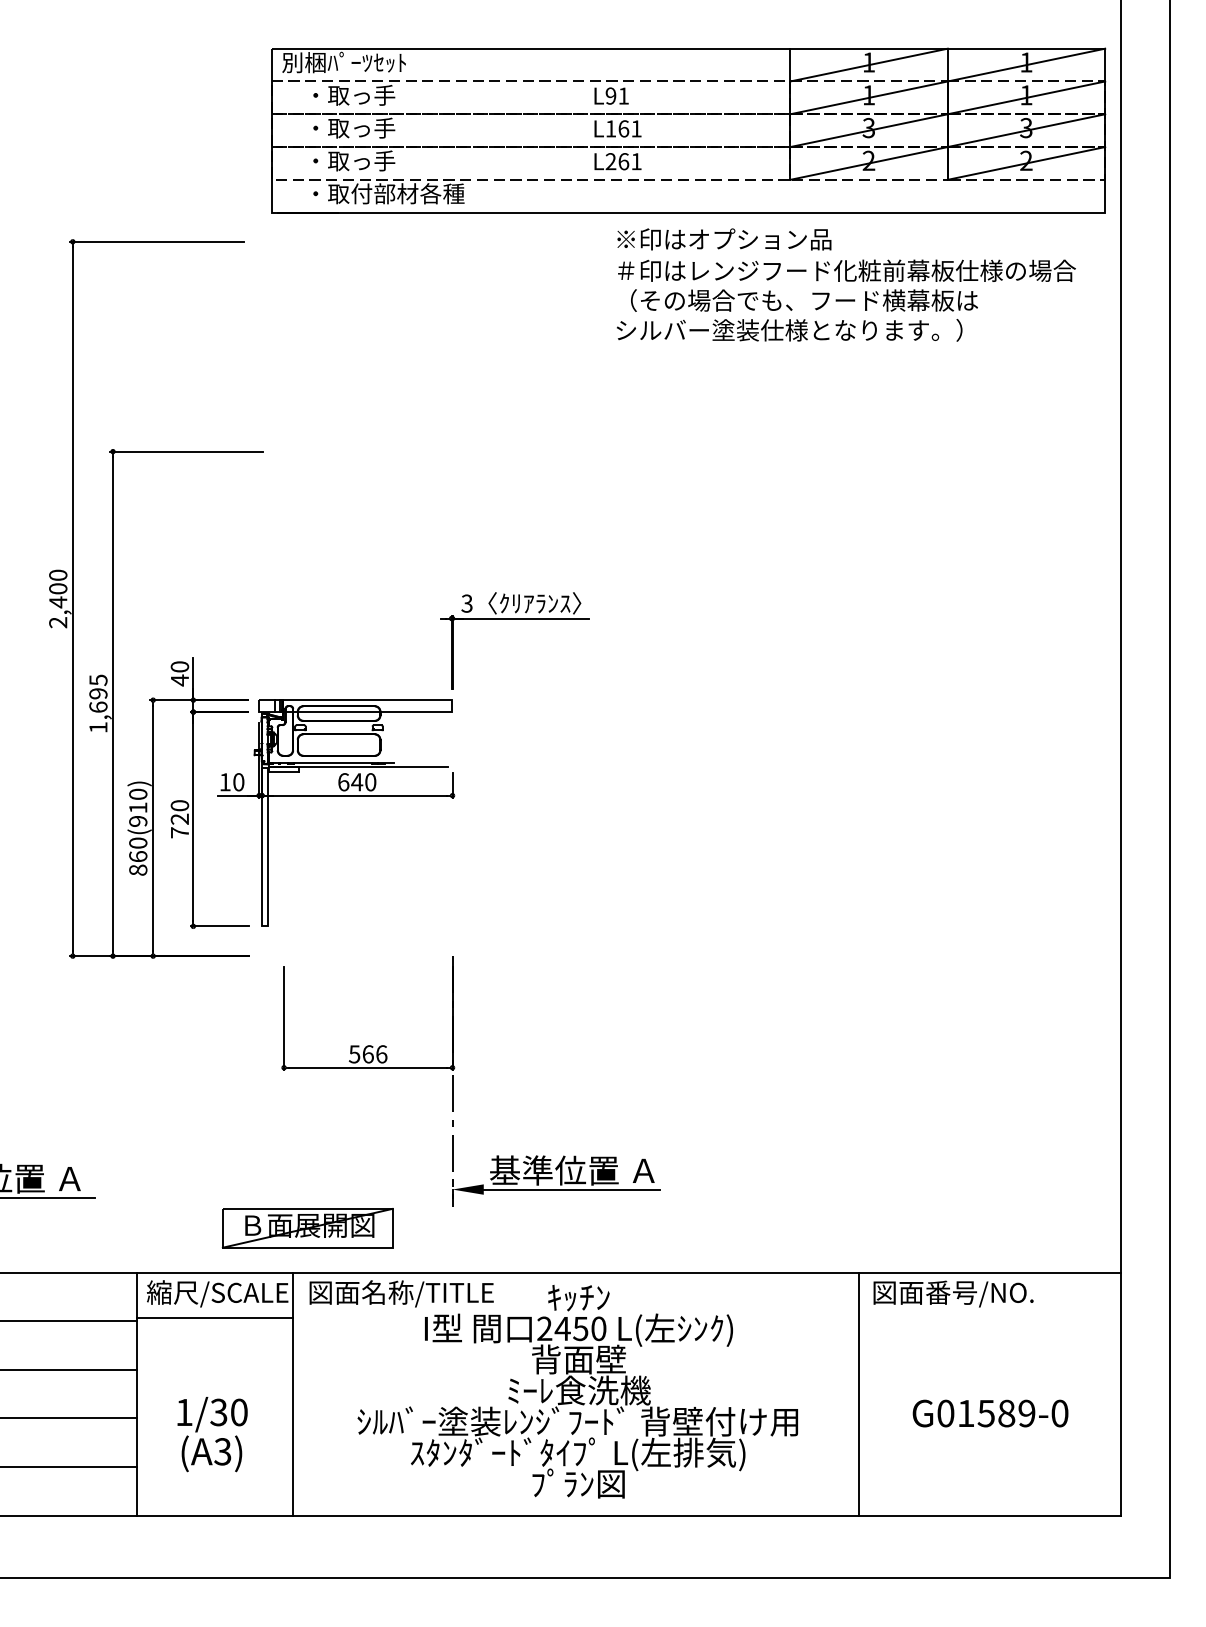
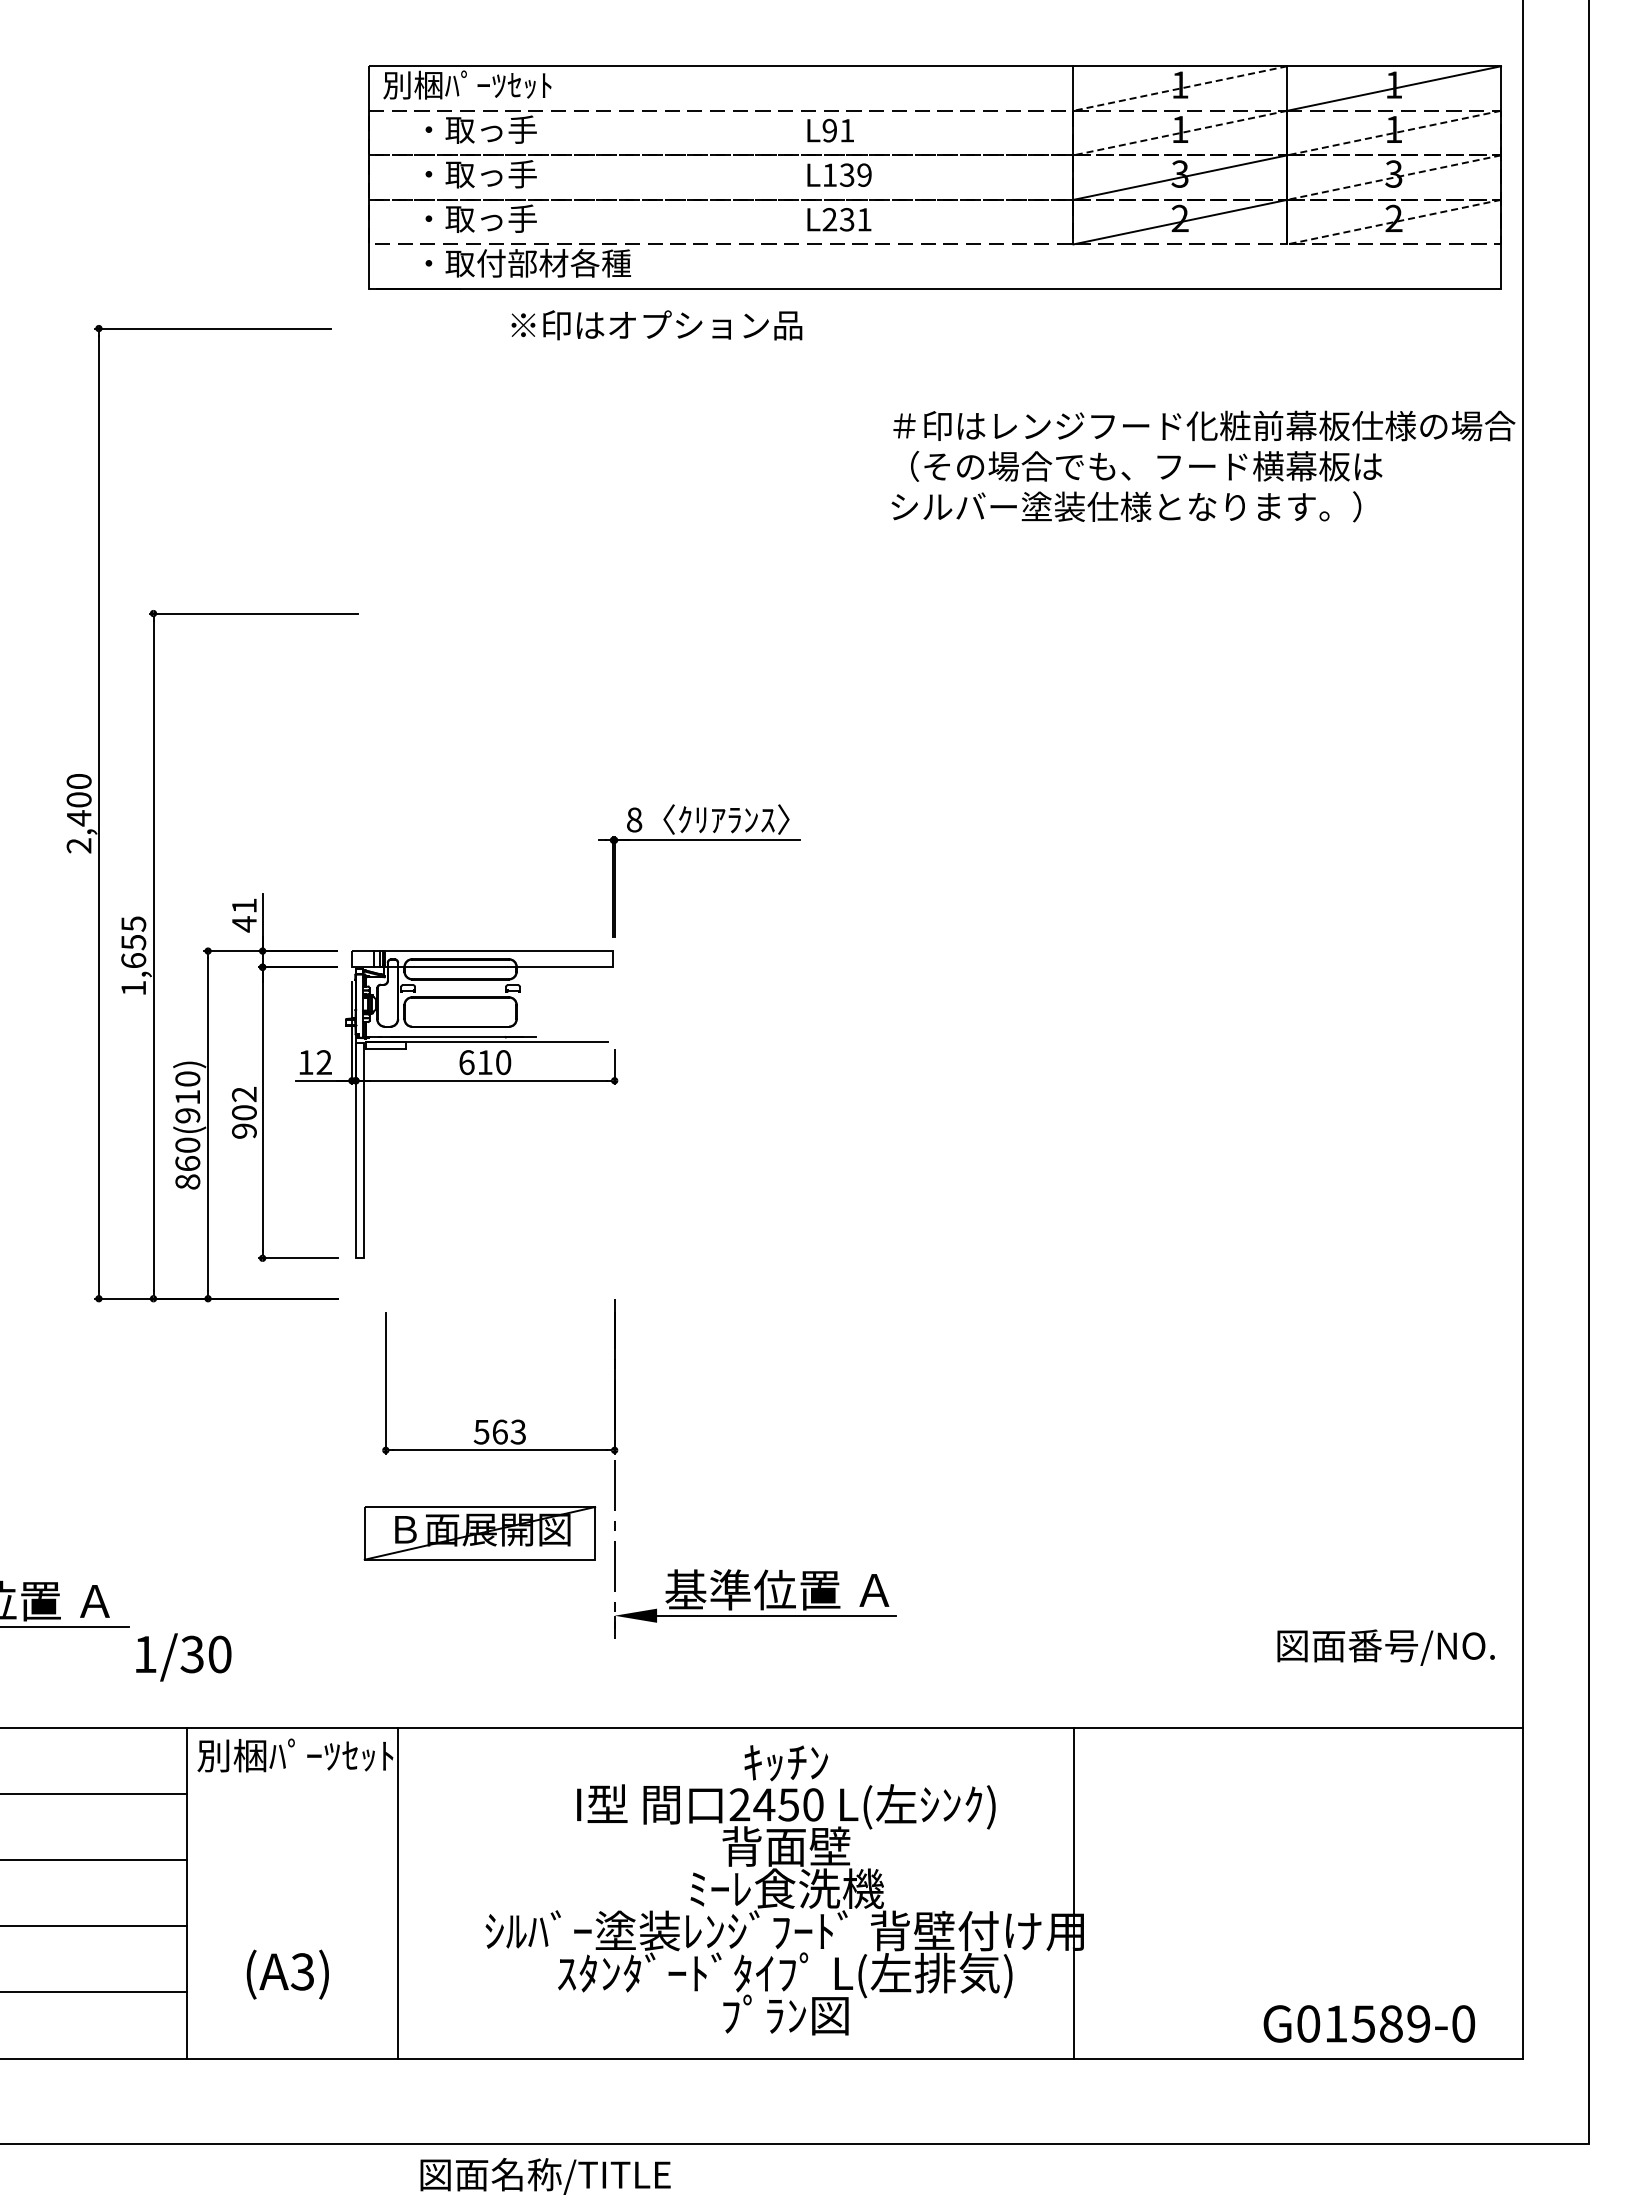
line: (868, 65) -> (1179, 88), solid -> dashed
line: (868, 98) -> (1179, 133), solid -> dashed
line: (1026, 98) -> (1393, 133), solid -> dashed
text: (629, 128) -> (855, 174), L161 -> L139
line: (1026, 130) -> (1393, 177), solid -> dashed
text: (623, 161) -> (846, 219), L261 -> L231
line: (1026, 163) -> (1393, 222), solid -> dashed
text: (724, 239) -> (656, 325), moved
text: (846, 300) -> (1203, 466), moved
text: (467, 603) -> (634, 819), 3 -> 8
text: (179, 666) -> (244, 905), 40 -> 41
text: (98, 693) -> (133, 942), 1,695 -> 1,655
text: (238, 782) -> (323, 1062), 10 -> 12
text: (356, 782) -> (484, 1062), 640 -> 610
text: (179, 819) -> (244, 1112), 720 -> 902
text: (381, 1053) -> (518, 1431), 566 -> 563
part: (307, 1228) -> (479, 1533), moved
text: (217, 1293) -> (295, 1756), 縮尺/SCALE -> 別梱ﾊﾟｰﾂｾｯﾄ
text: (401, 1293) -> (545, 2176), moved
text: (953, 1293) -> (1385, 1647), moved
line: (215, 1318) -> (292, 1790), removed
line: (859, 1394) -> (1074, 1893), moved
text: (989, 1413) -> (1368, 2023), moved
text: (212, 1414) -> (183, 1657), moved

